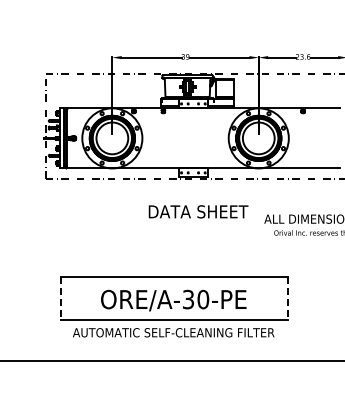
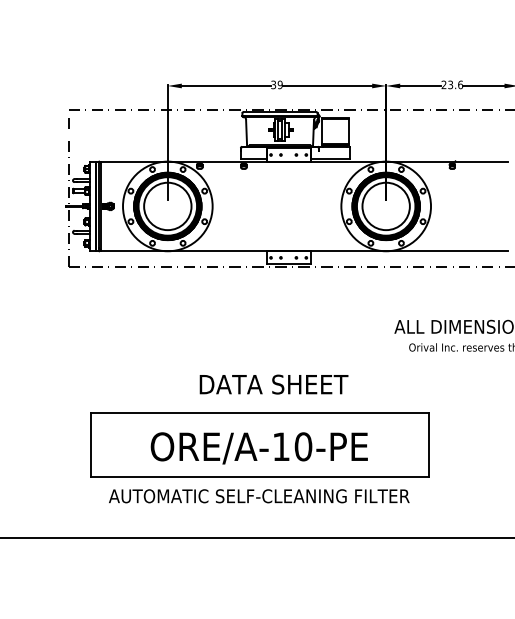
text: (198, 211) -> (273, 384), moved
line: (60, 298) -> (90, 445), dashed -> solid
line: (287, 298) -> (429, 445), dashed -> solid
text: (188, 299) -> (281, 446), ORE/A-30-PE -> ORE/A-10-PE

